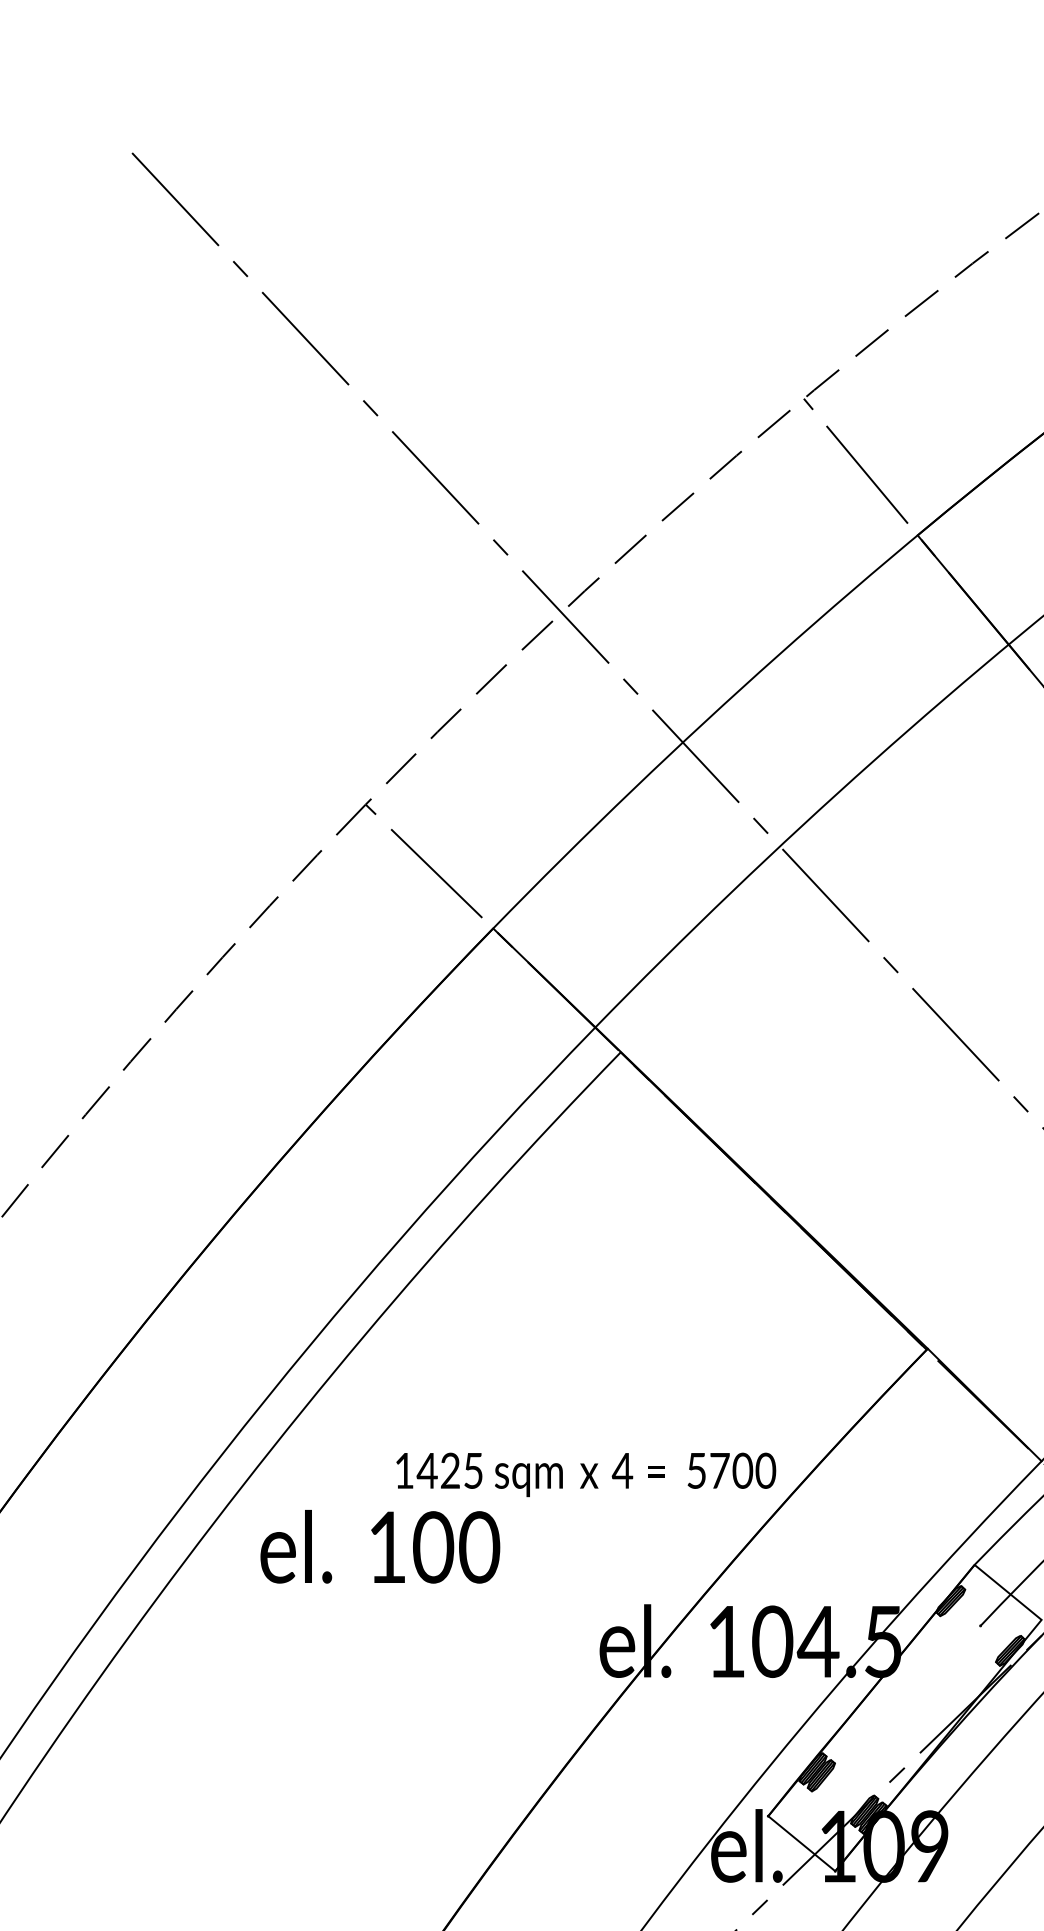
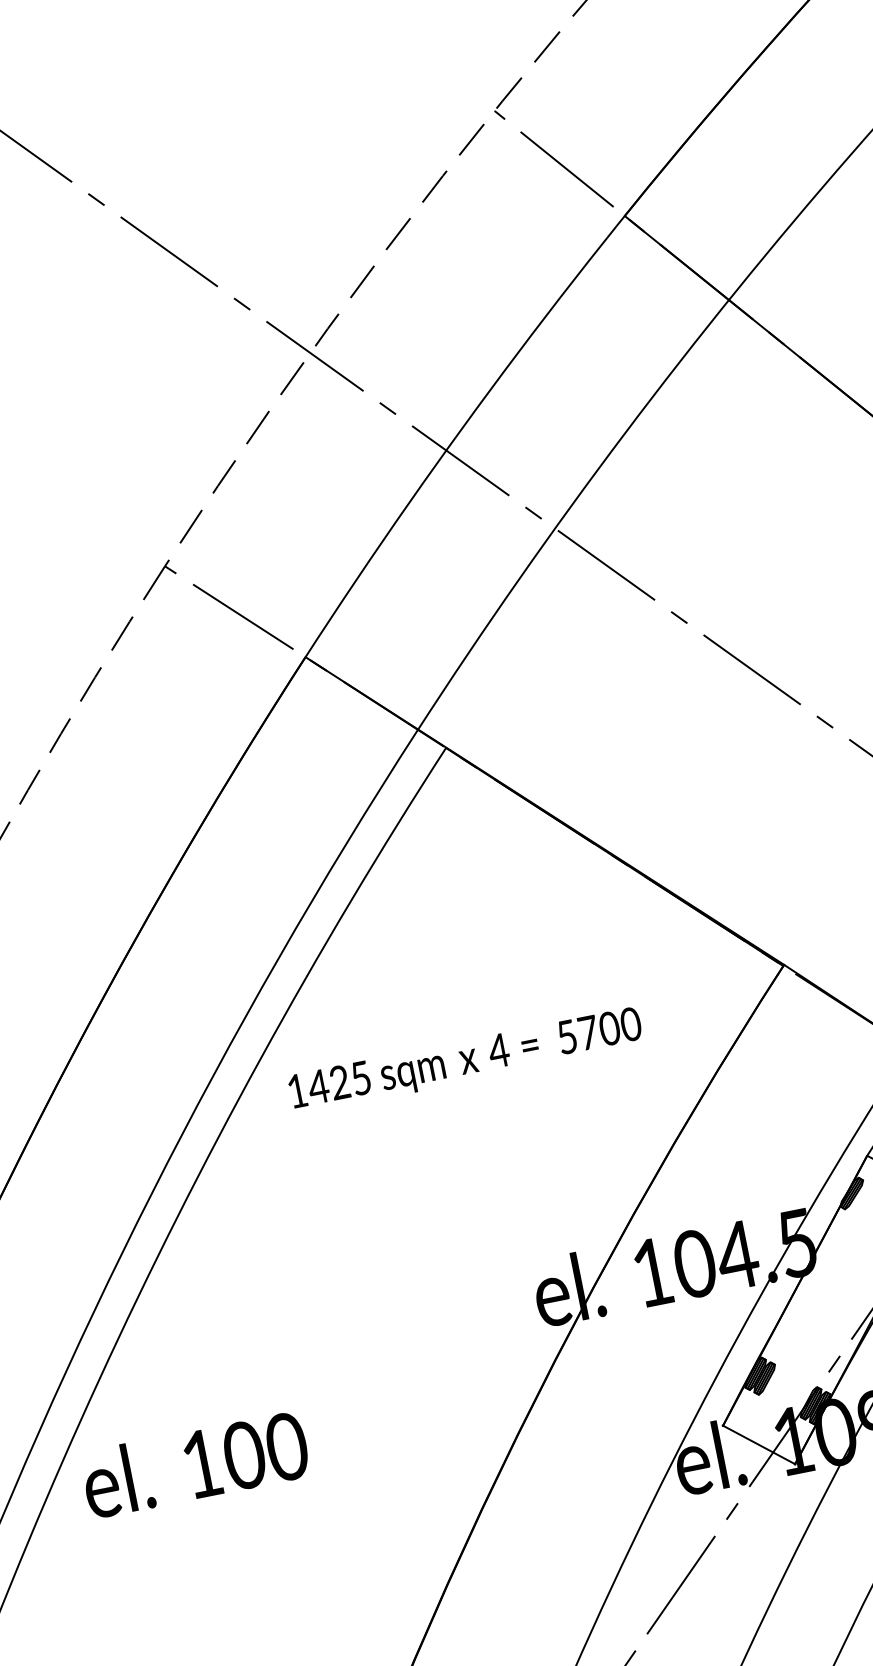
text: (586, 1474) -> (466, 1060), moved
text: (380, 1546) -> (195, 1464), moved

